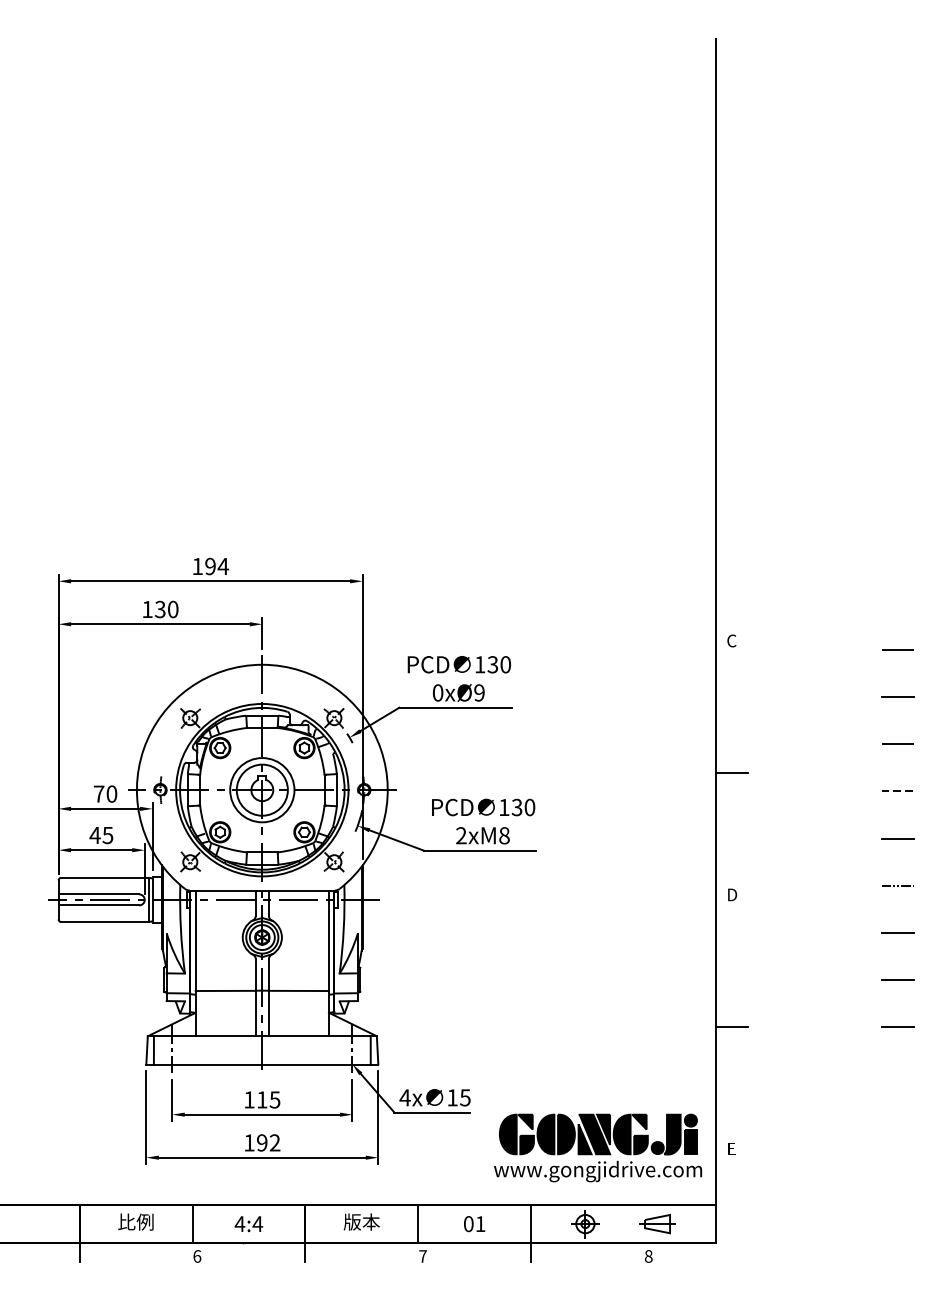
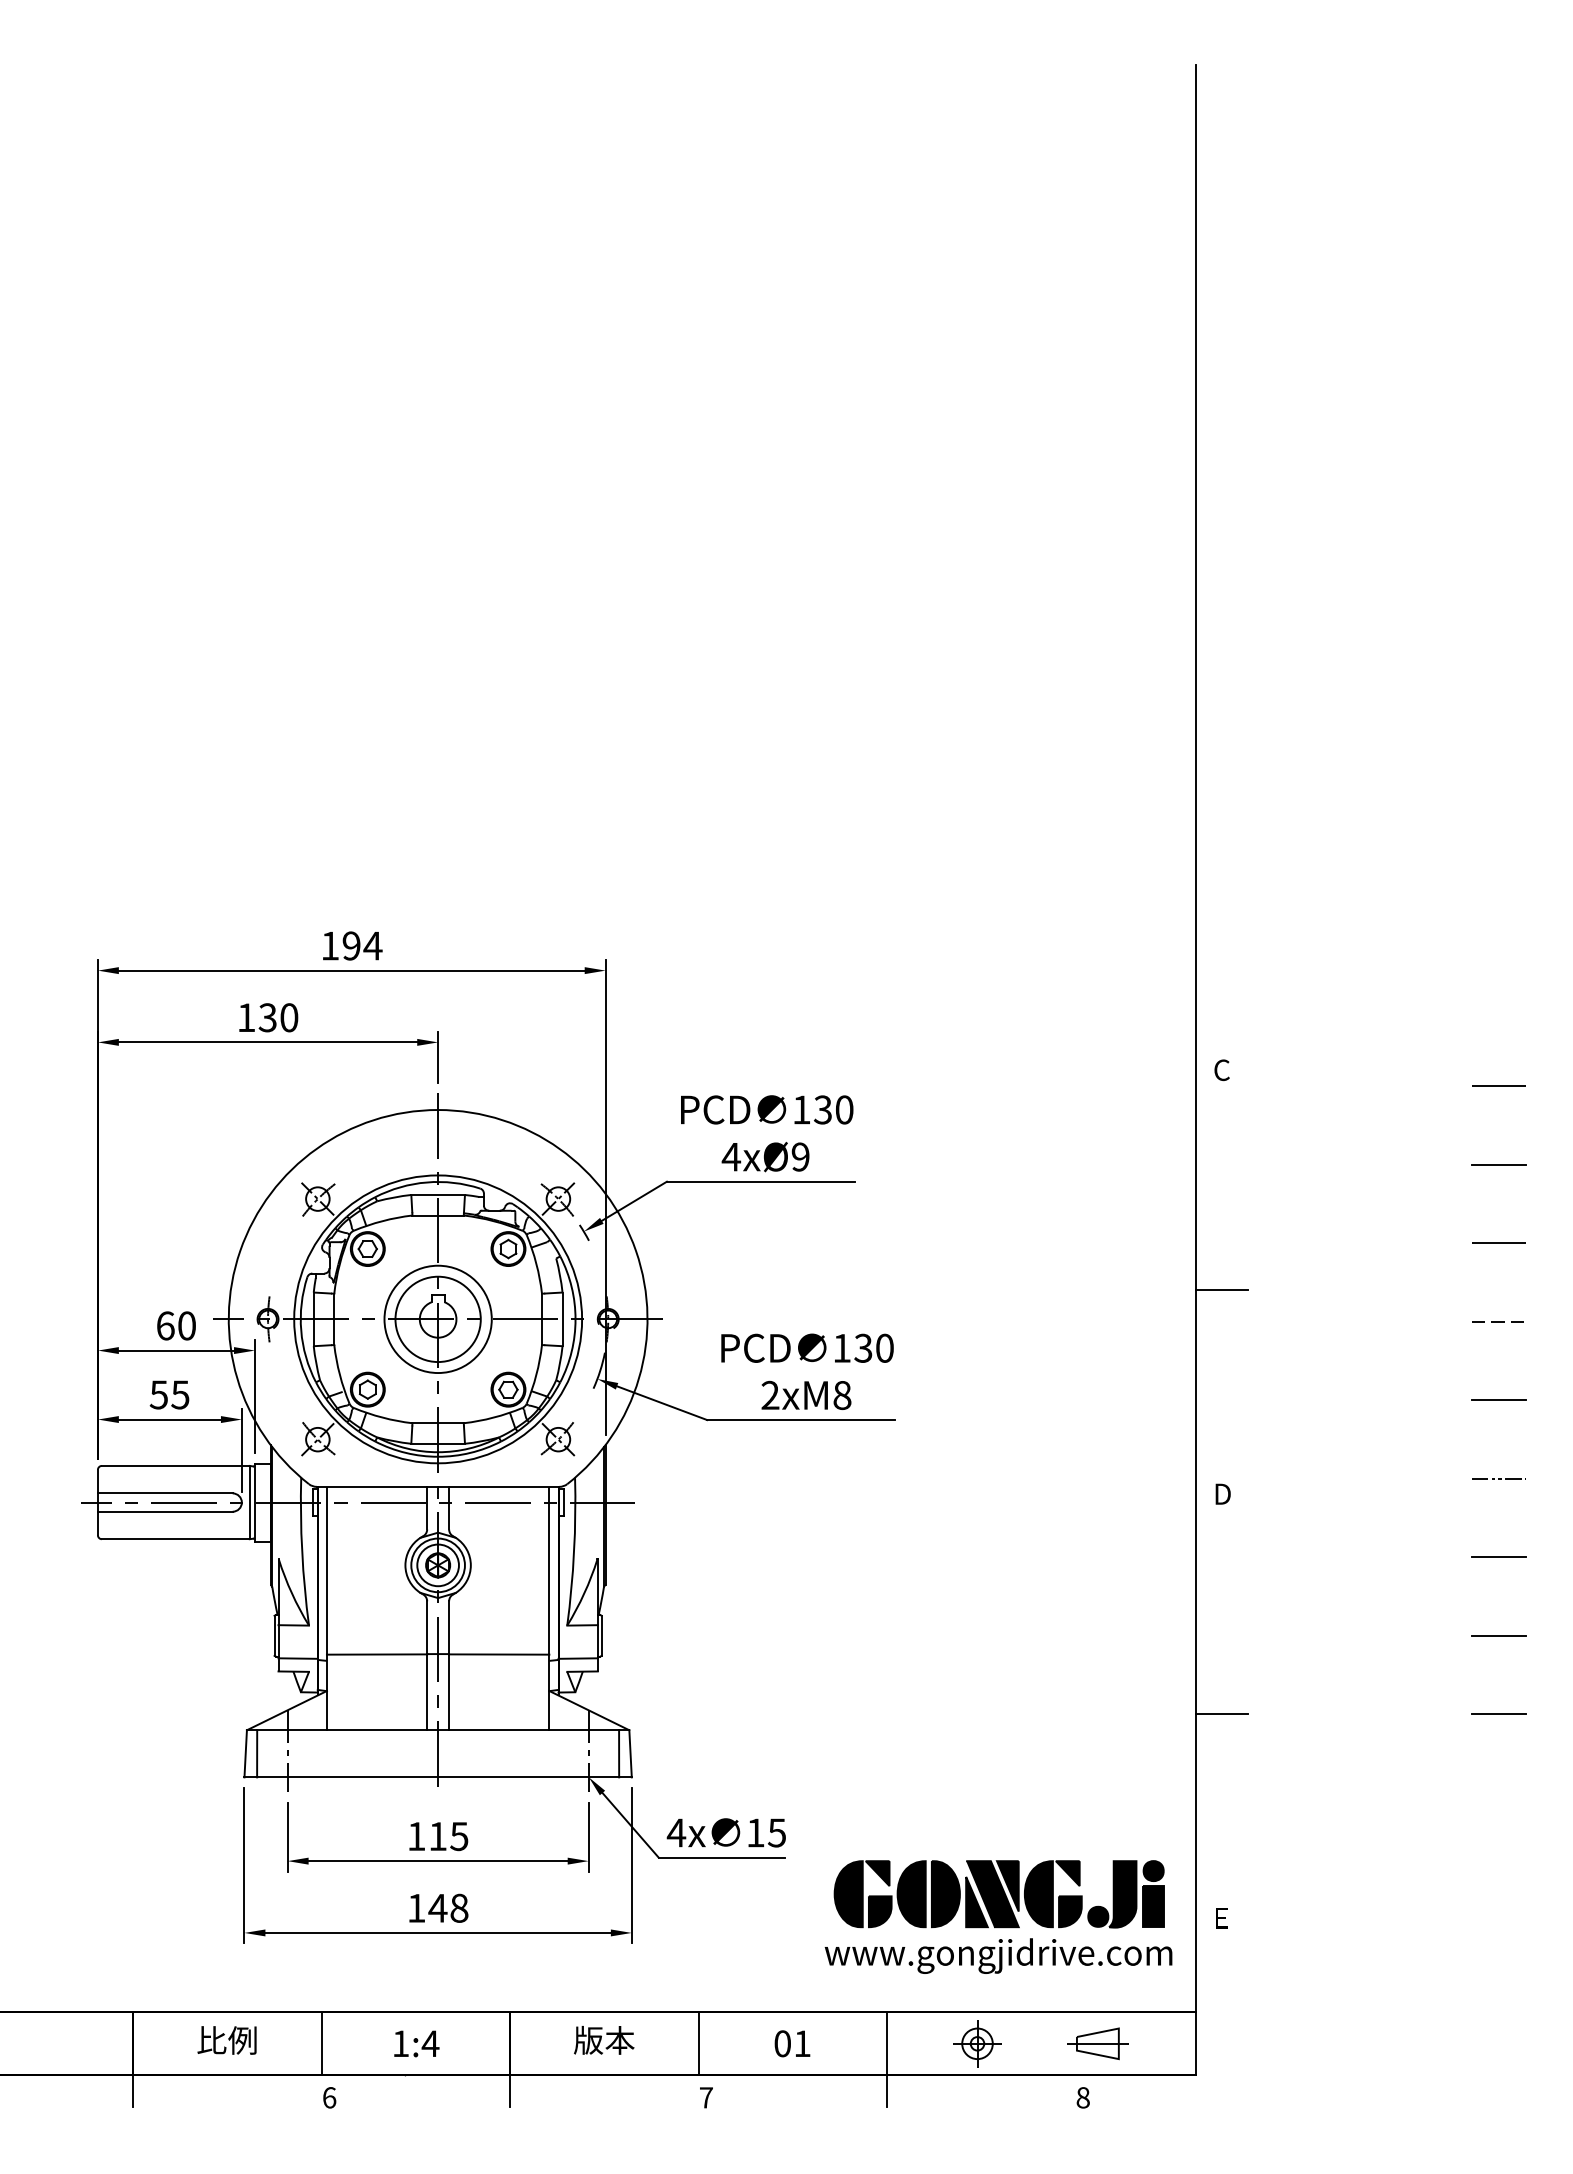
text: (437, 692) -> (730, 1156), 0xØ9 -> 4xØ9
text: (99, 793) -> (166, 1324), 70 -> 60
text: (94, 835) -> (157, 1395), 45 -> 55
text: (268, 1142) -> (448, 1907), 192 -> 148
text: (239, 1223) -> (400, 2042), 4:4 -> 1:4

